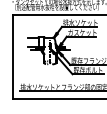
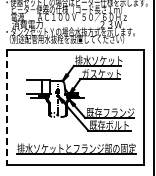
line: (12, 57) -> (6, 107), solid -> dashed

